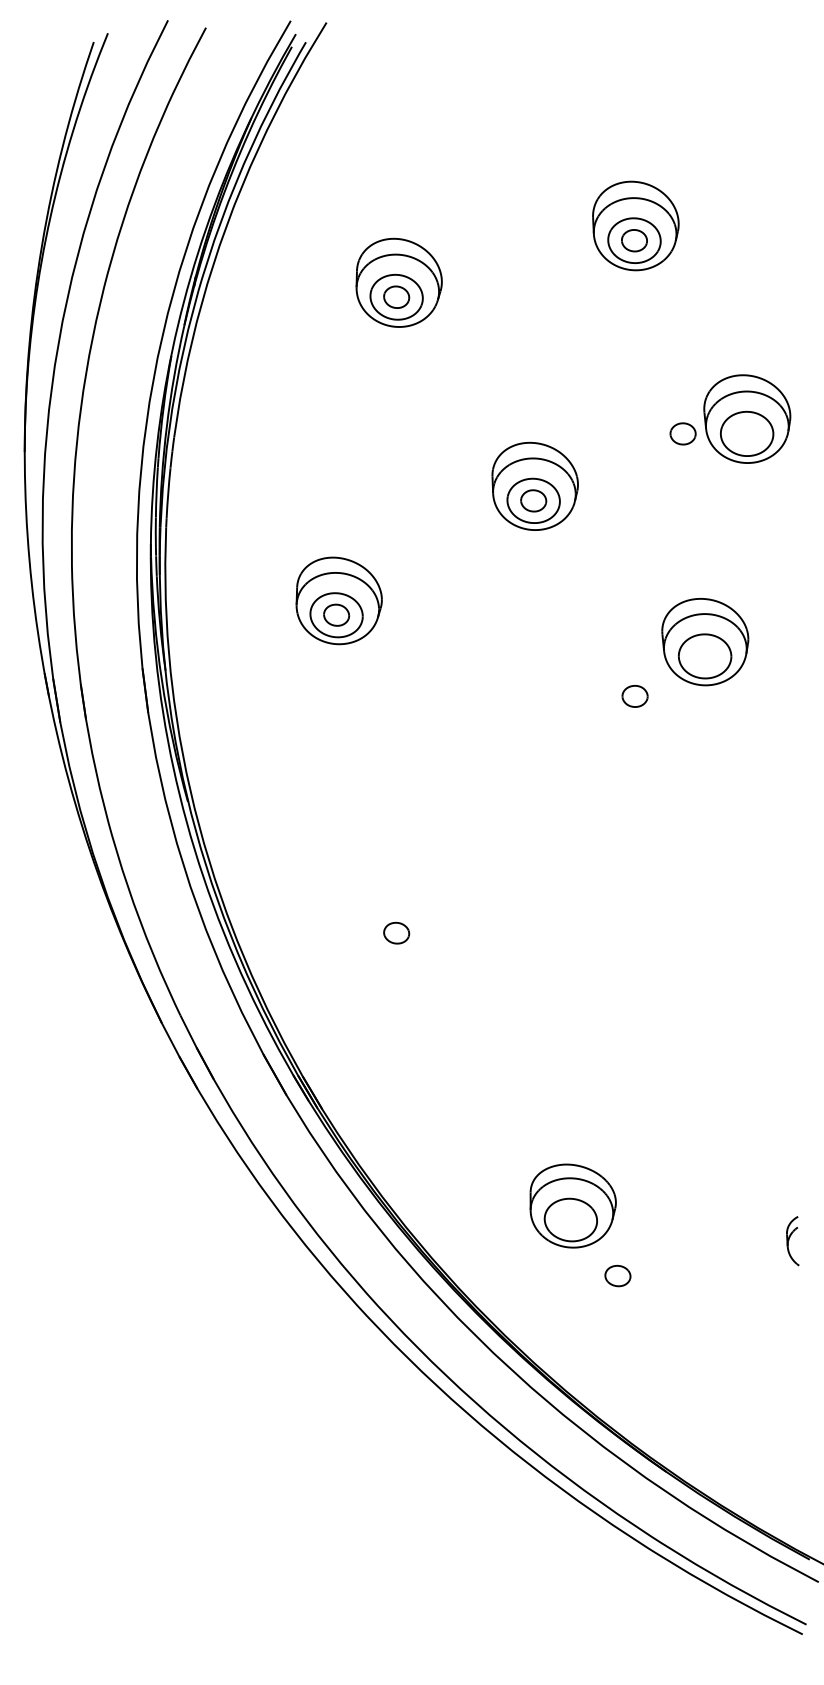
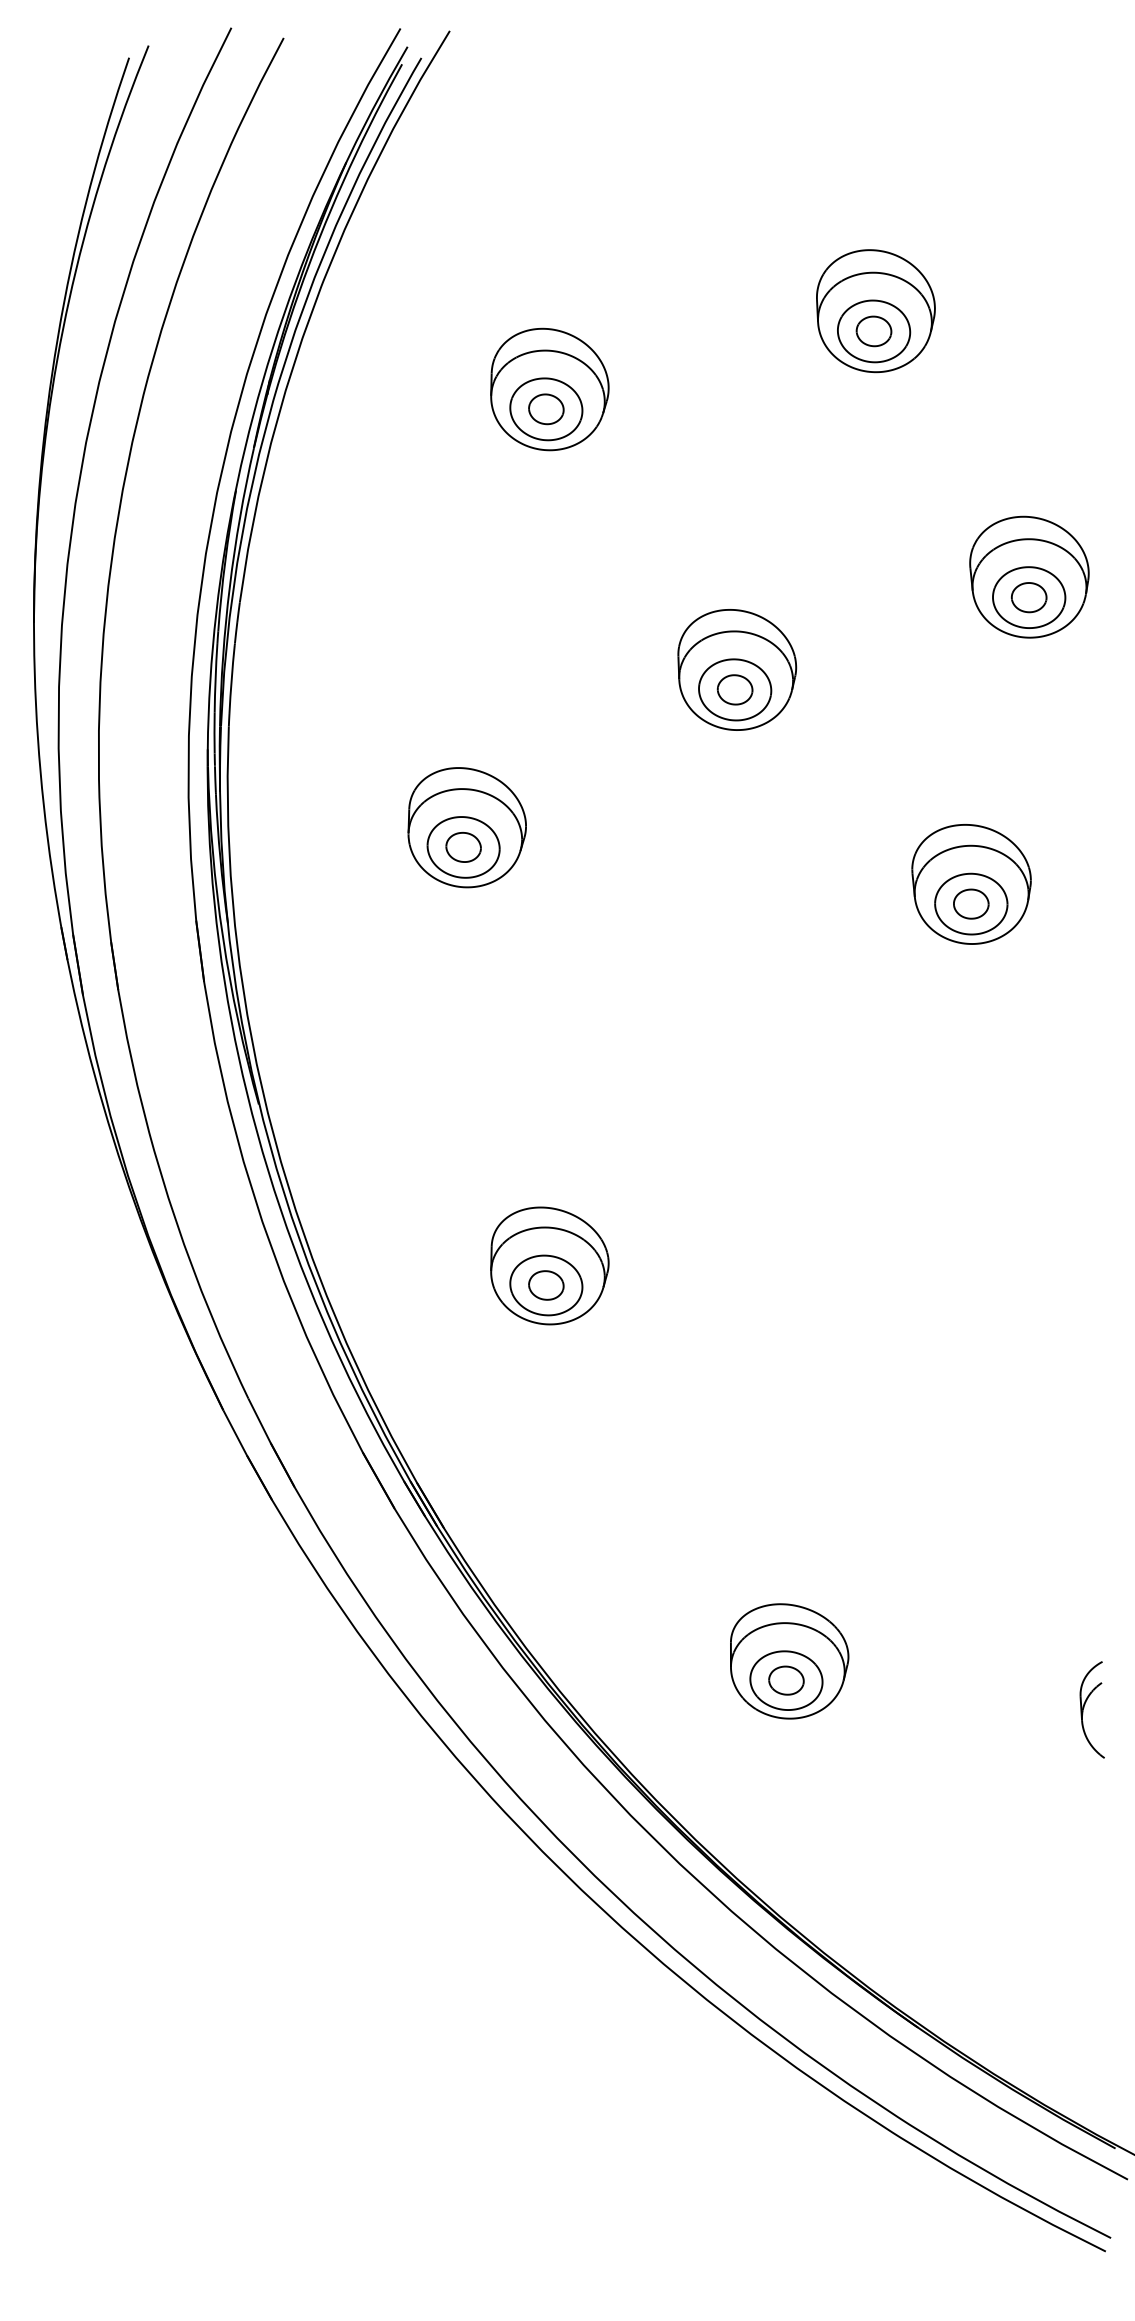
part: (682, 433) -> (1028, 597), moved
part: (634, 696) -> (970, 904), moved
part: (398, 918) -> (548, 1265), added
part: (792, 1240) -> (1091, 1708), size x1.43
part: (617, 1276) -> (785, 1681), moved

